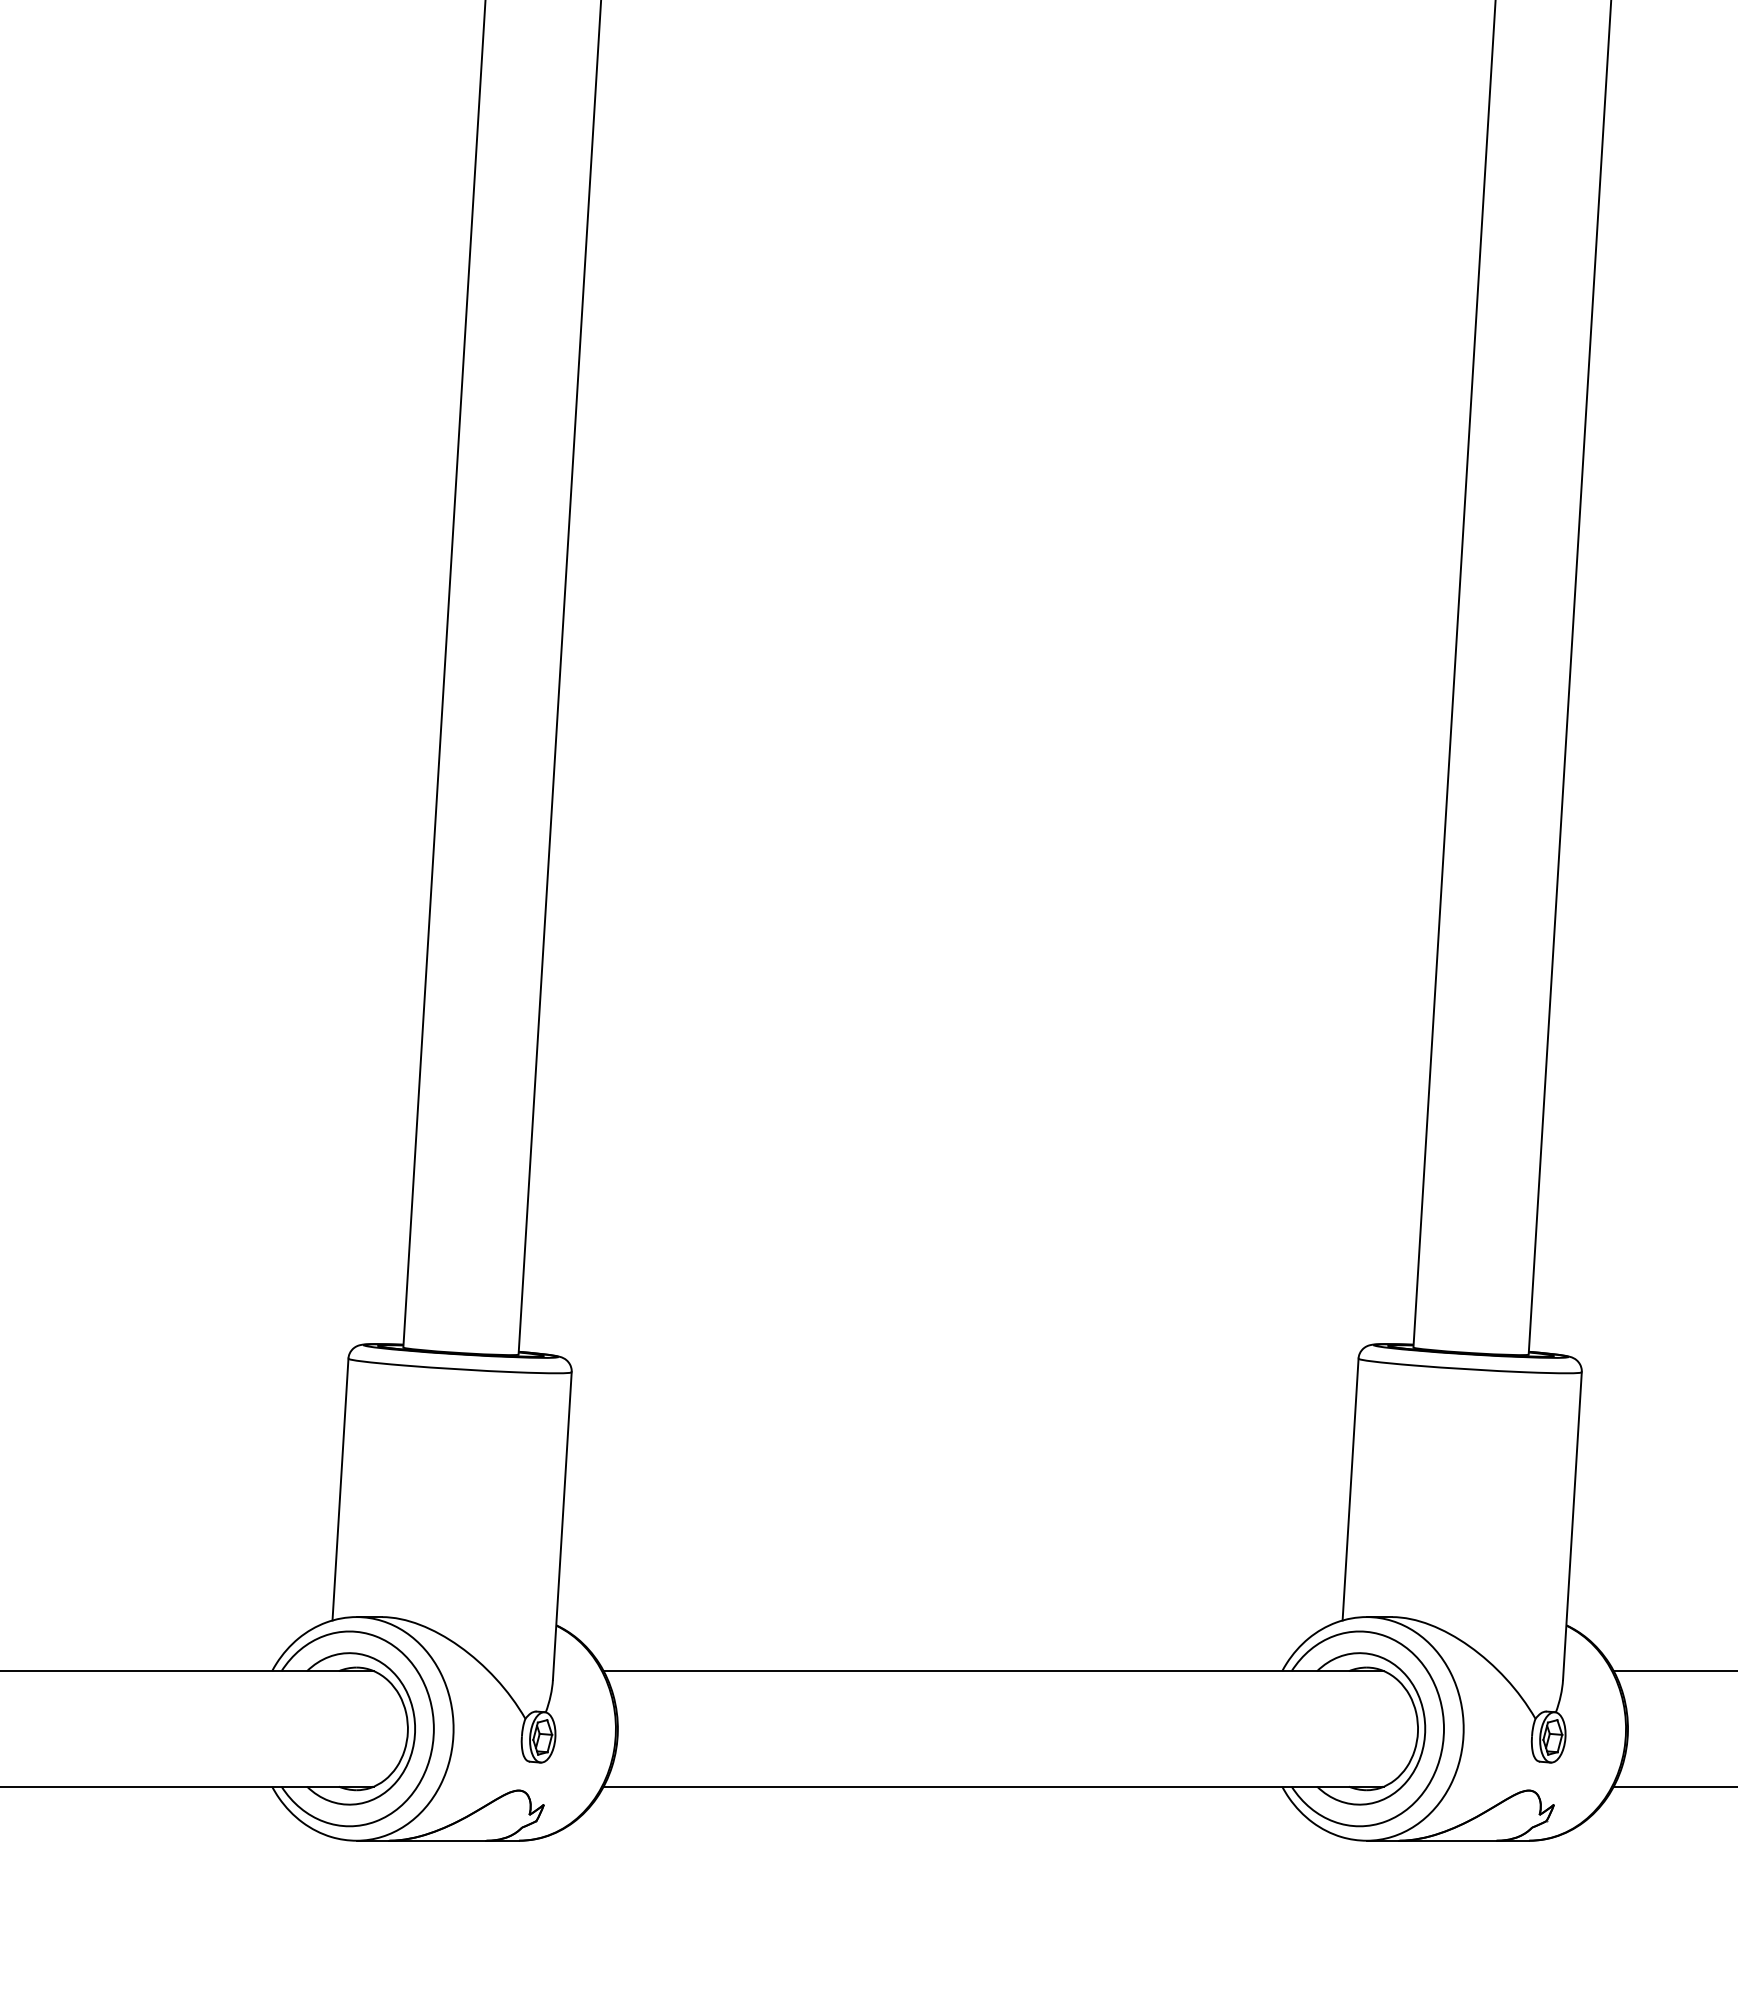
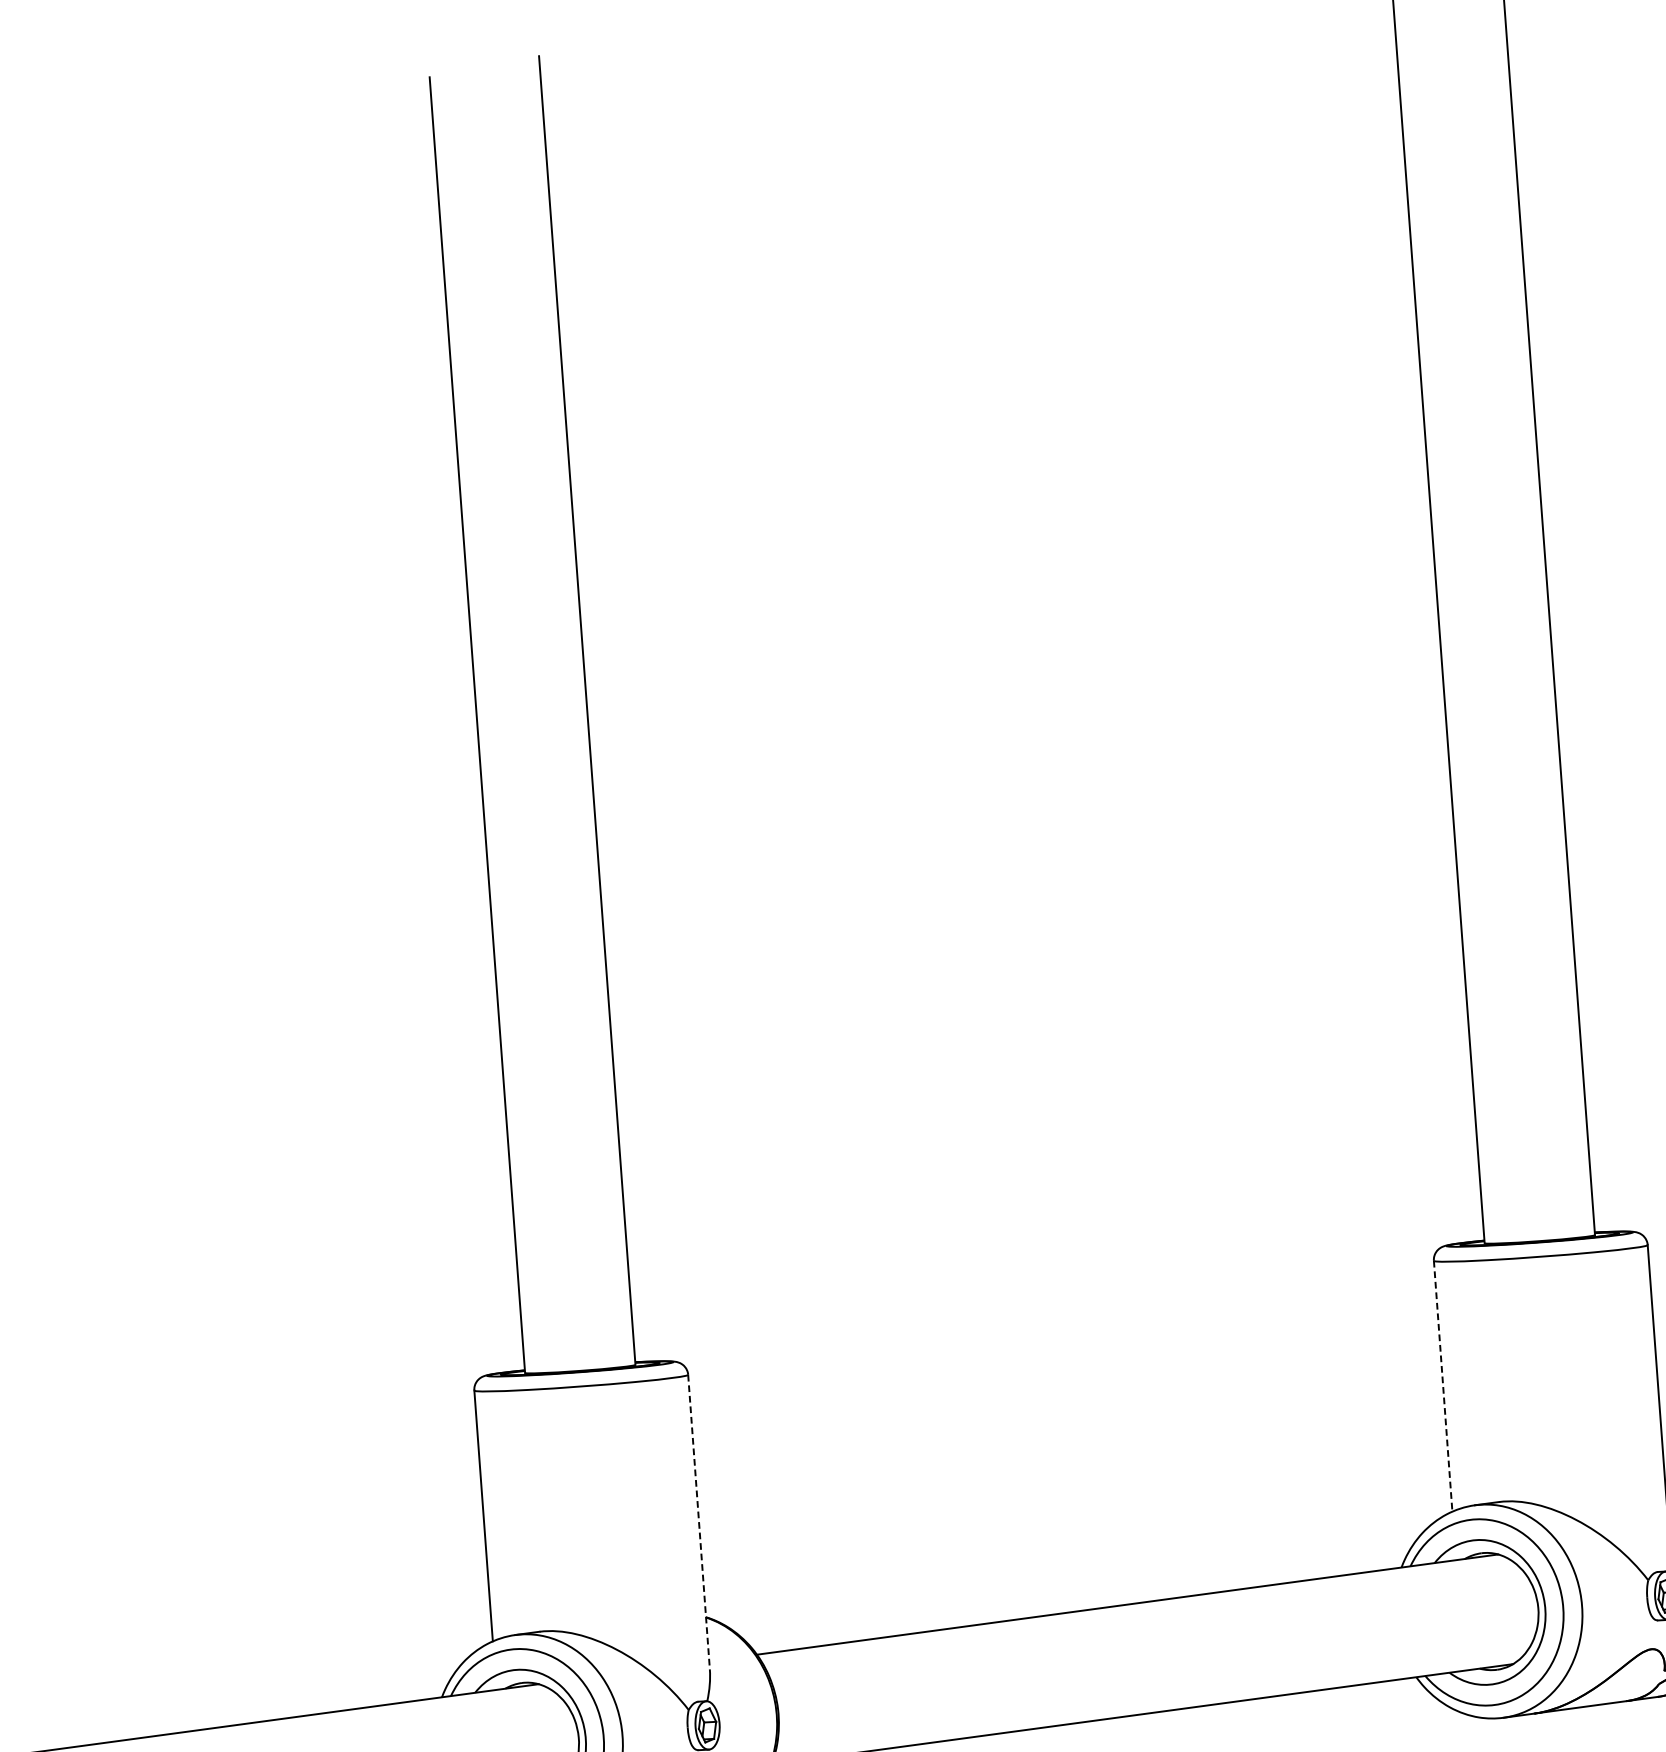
line: (1350, 1490) -> (1443, 1387), solid -> dashed
line: (562, 1526) -> (699, 1522), solid -> dashed

